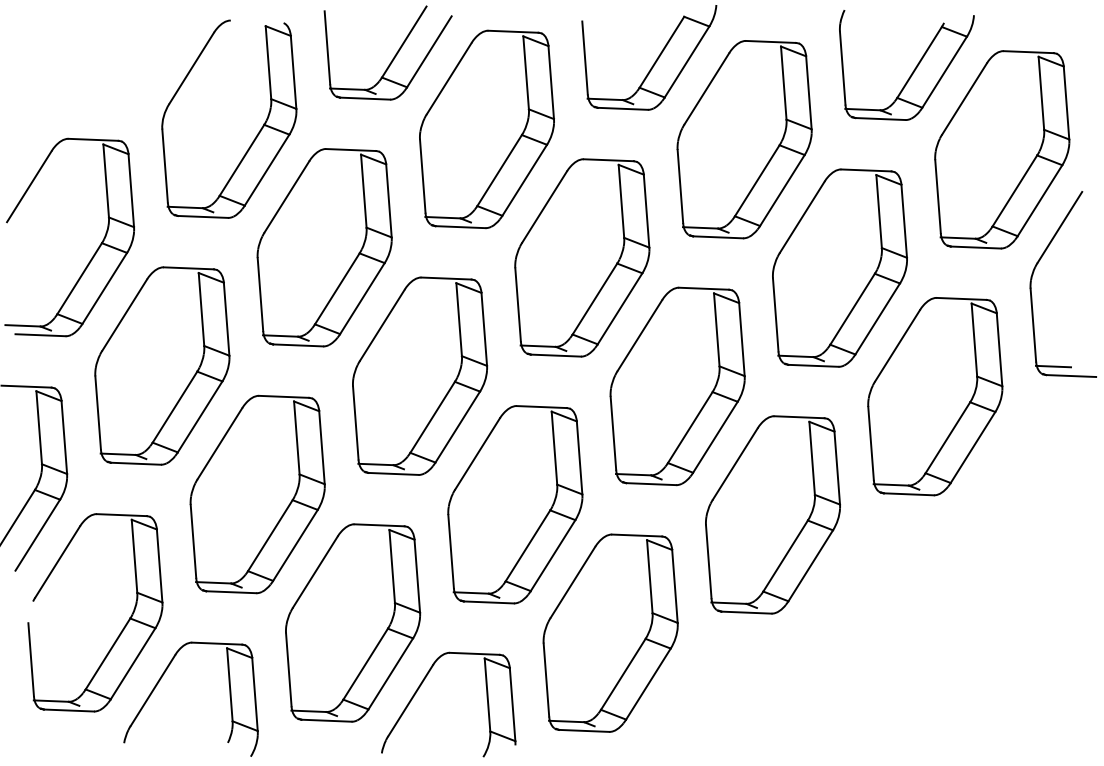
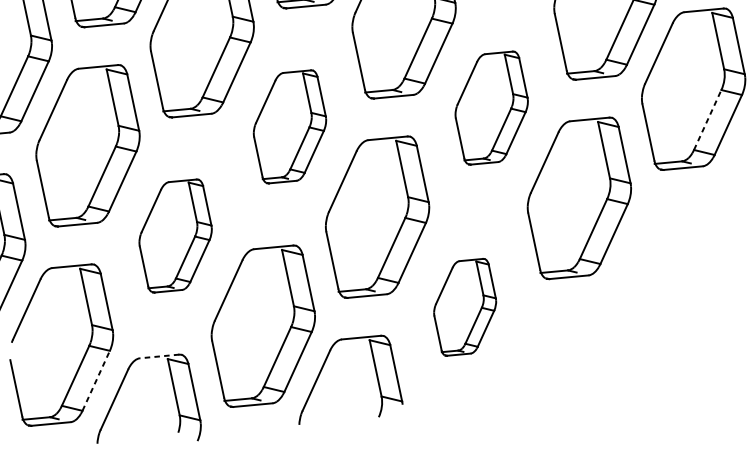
part: (420, 375) -> (290, 126), size x0.7
part: (677, 386) -> (491, 108), size x0.7
line: (947, 437) -> (707, 119), solid -> dashed
part: (257, 494) -> (175, 236), size x0.7
part: (610, 632) -> (465, 306), size x0.6
line: (216, 643) -> (159, 356), solid -> dashed
line: (133, 663) -> (96, 380), solid -> dashed

